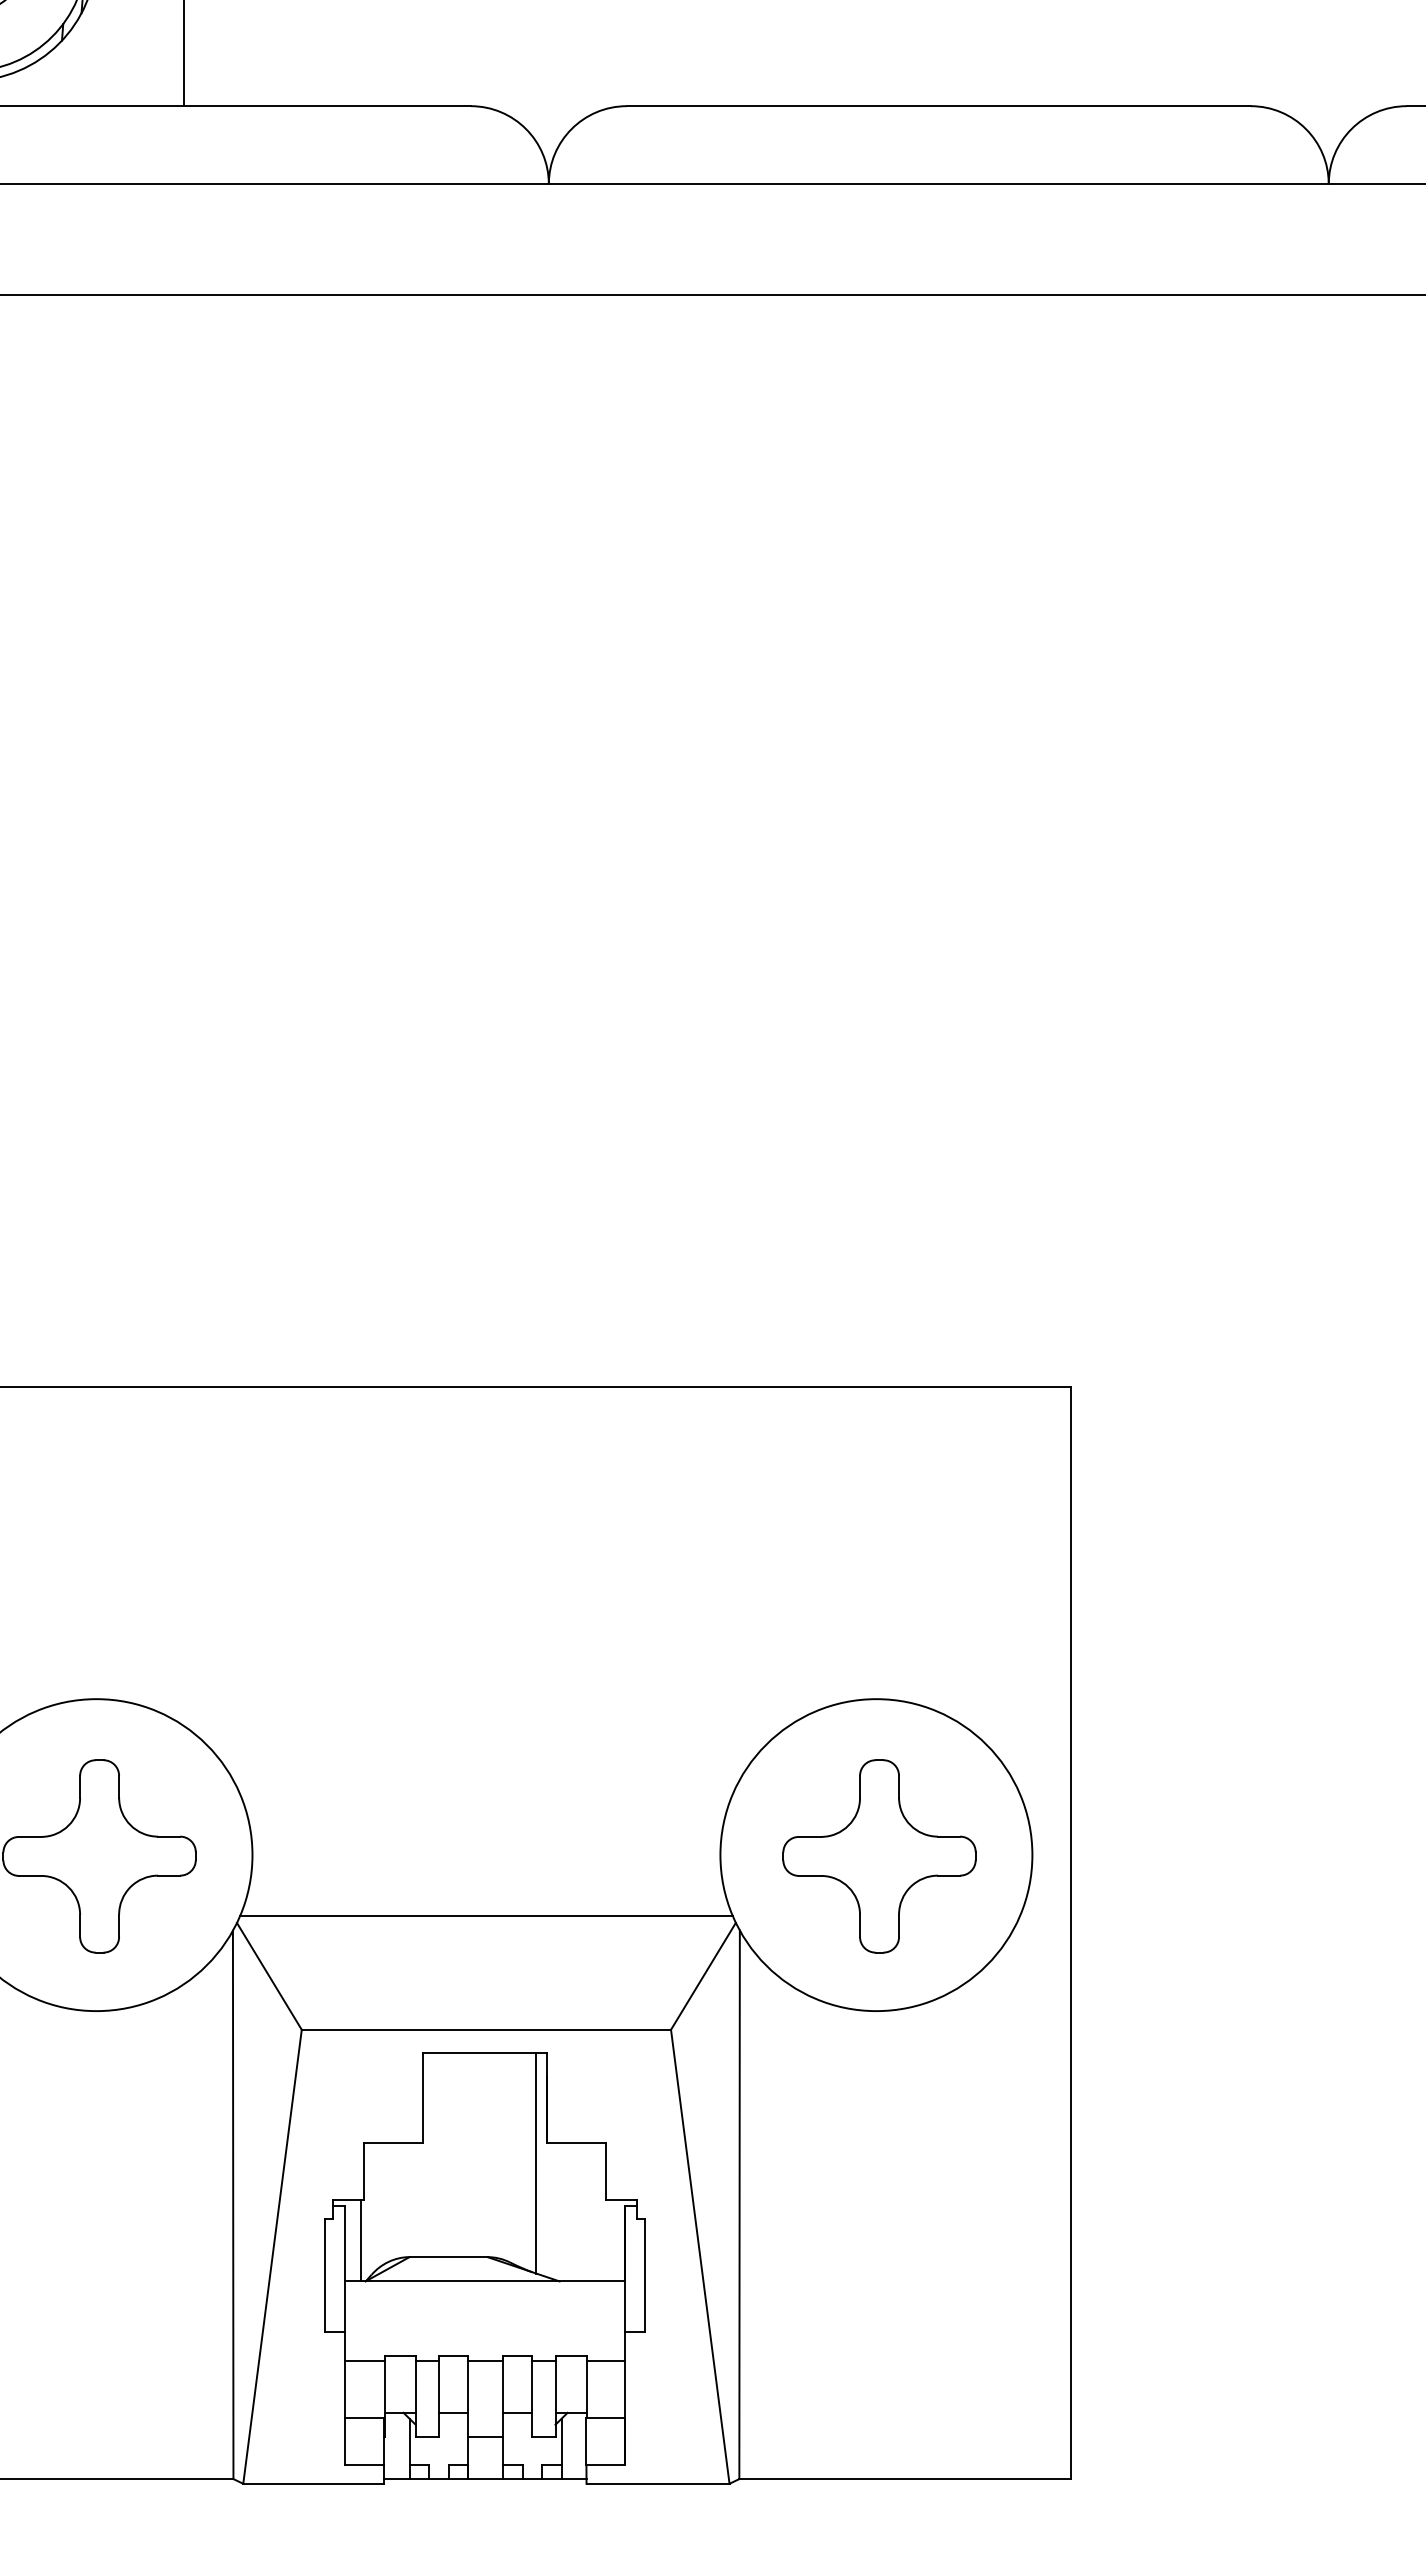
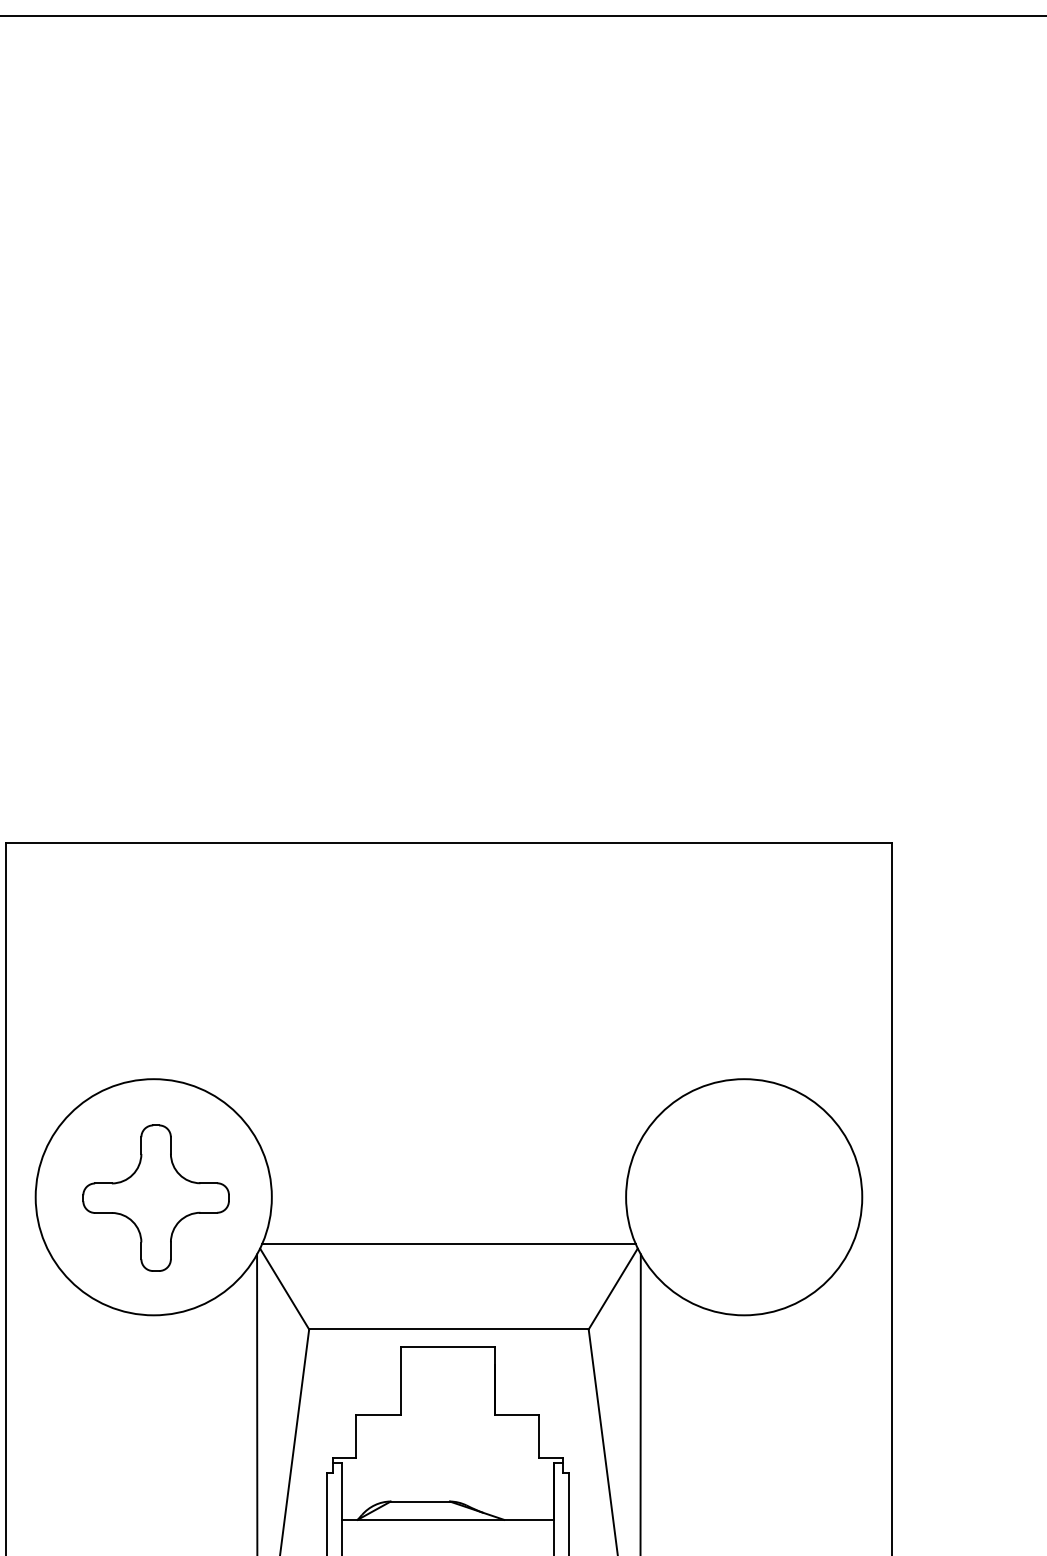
part: (879, 1856) -> (746, 1198), removed
line: (536, 2162) -> (486, 1429), removed
line: (360, 2240) -> (353, 1488), removed

